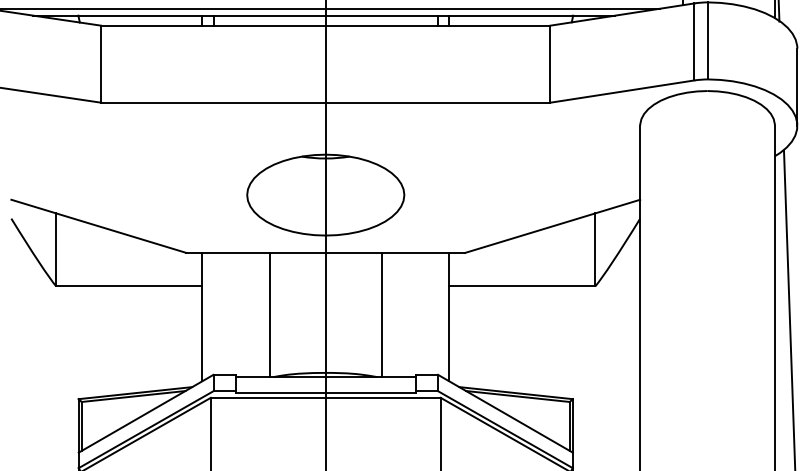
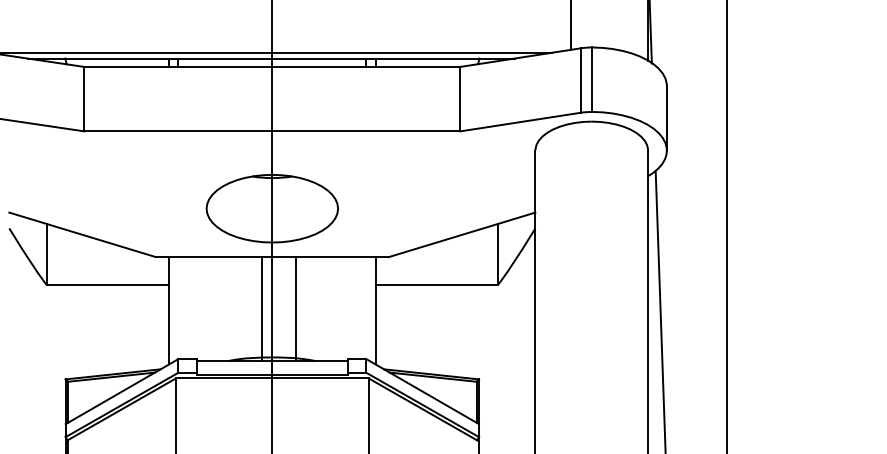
line: (269, 314) -> (262, 308), moved
line: (382, 314) -> (296, 308), moved

